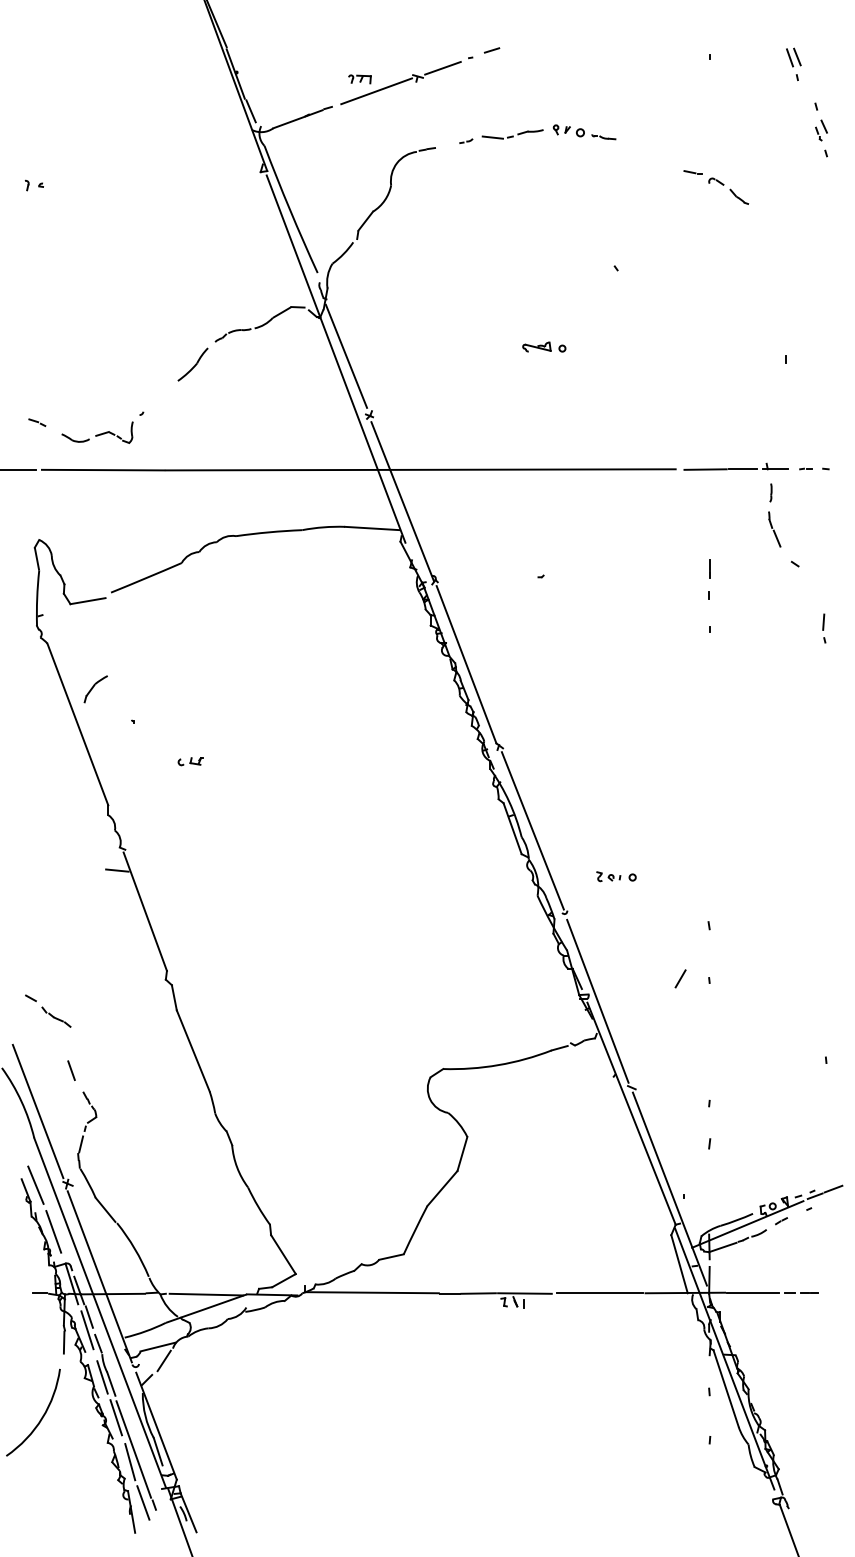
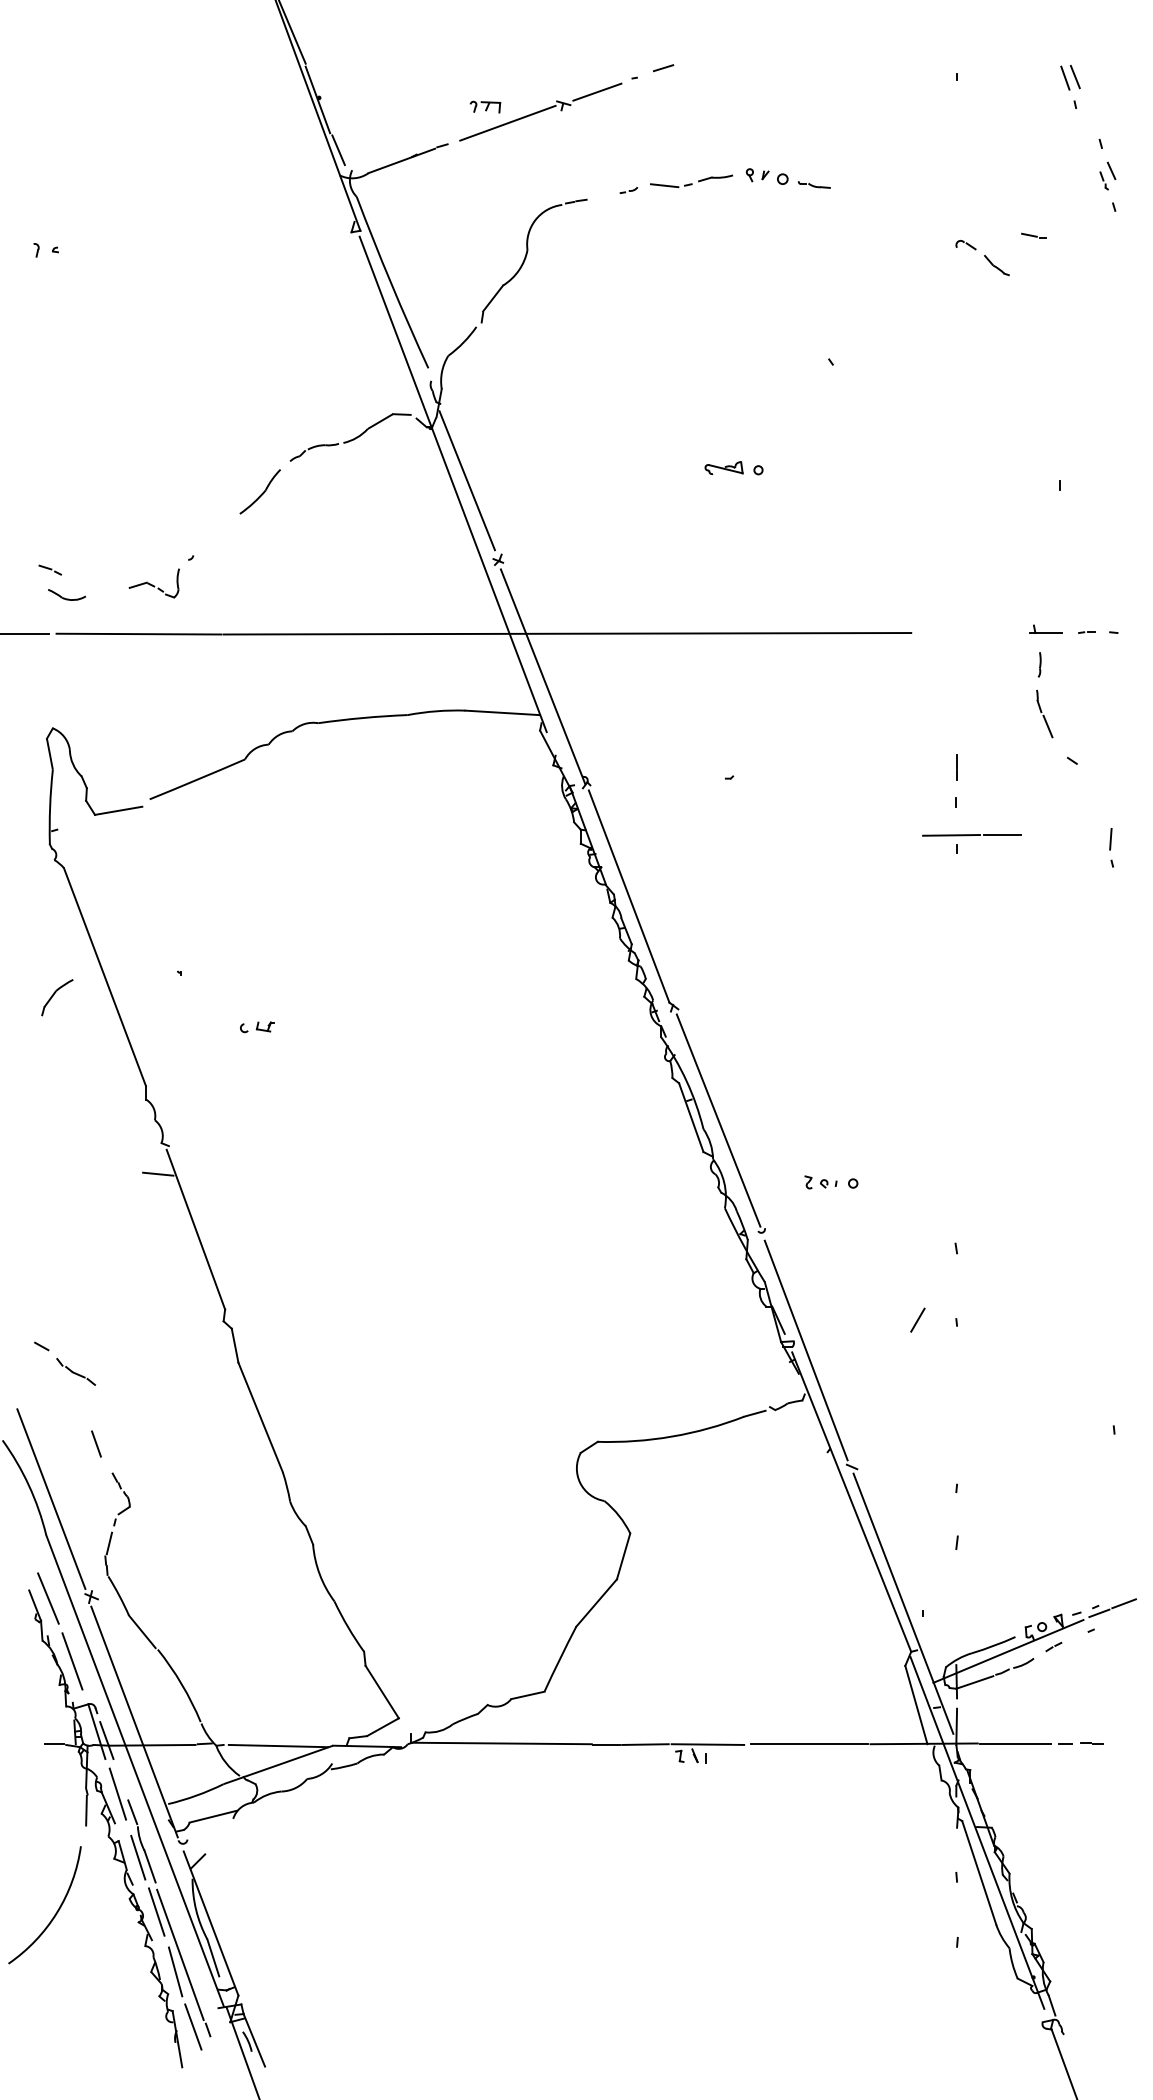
line: (692, 172) -> (1033, 235), moved
part: (75, 437) -> (66, 594), moved
line: (720, 469) -> (971, 835), moved
part: (96, 689) -> (57, 997), moved
line: (89, 1316) -> (120, 1775), removed
line: (164, 1360) -> (221, 1835), removed

